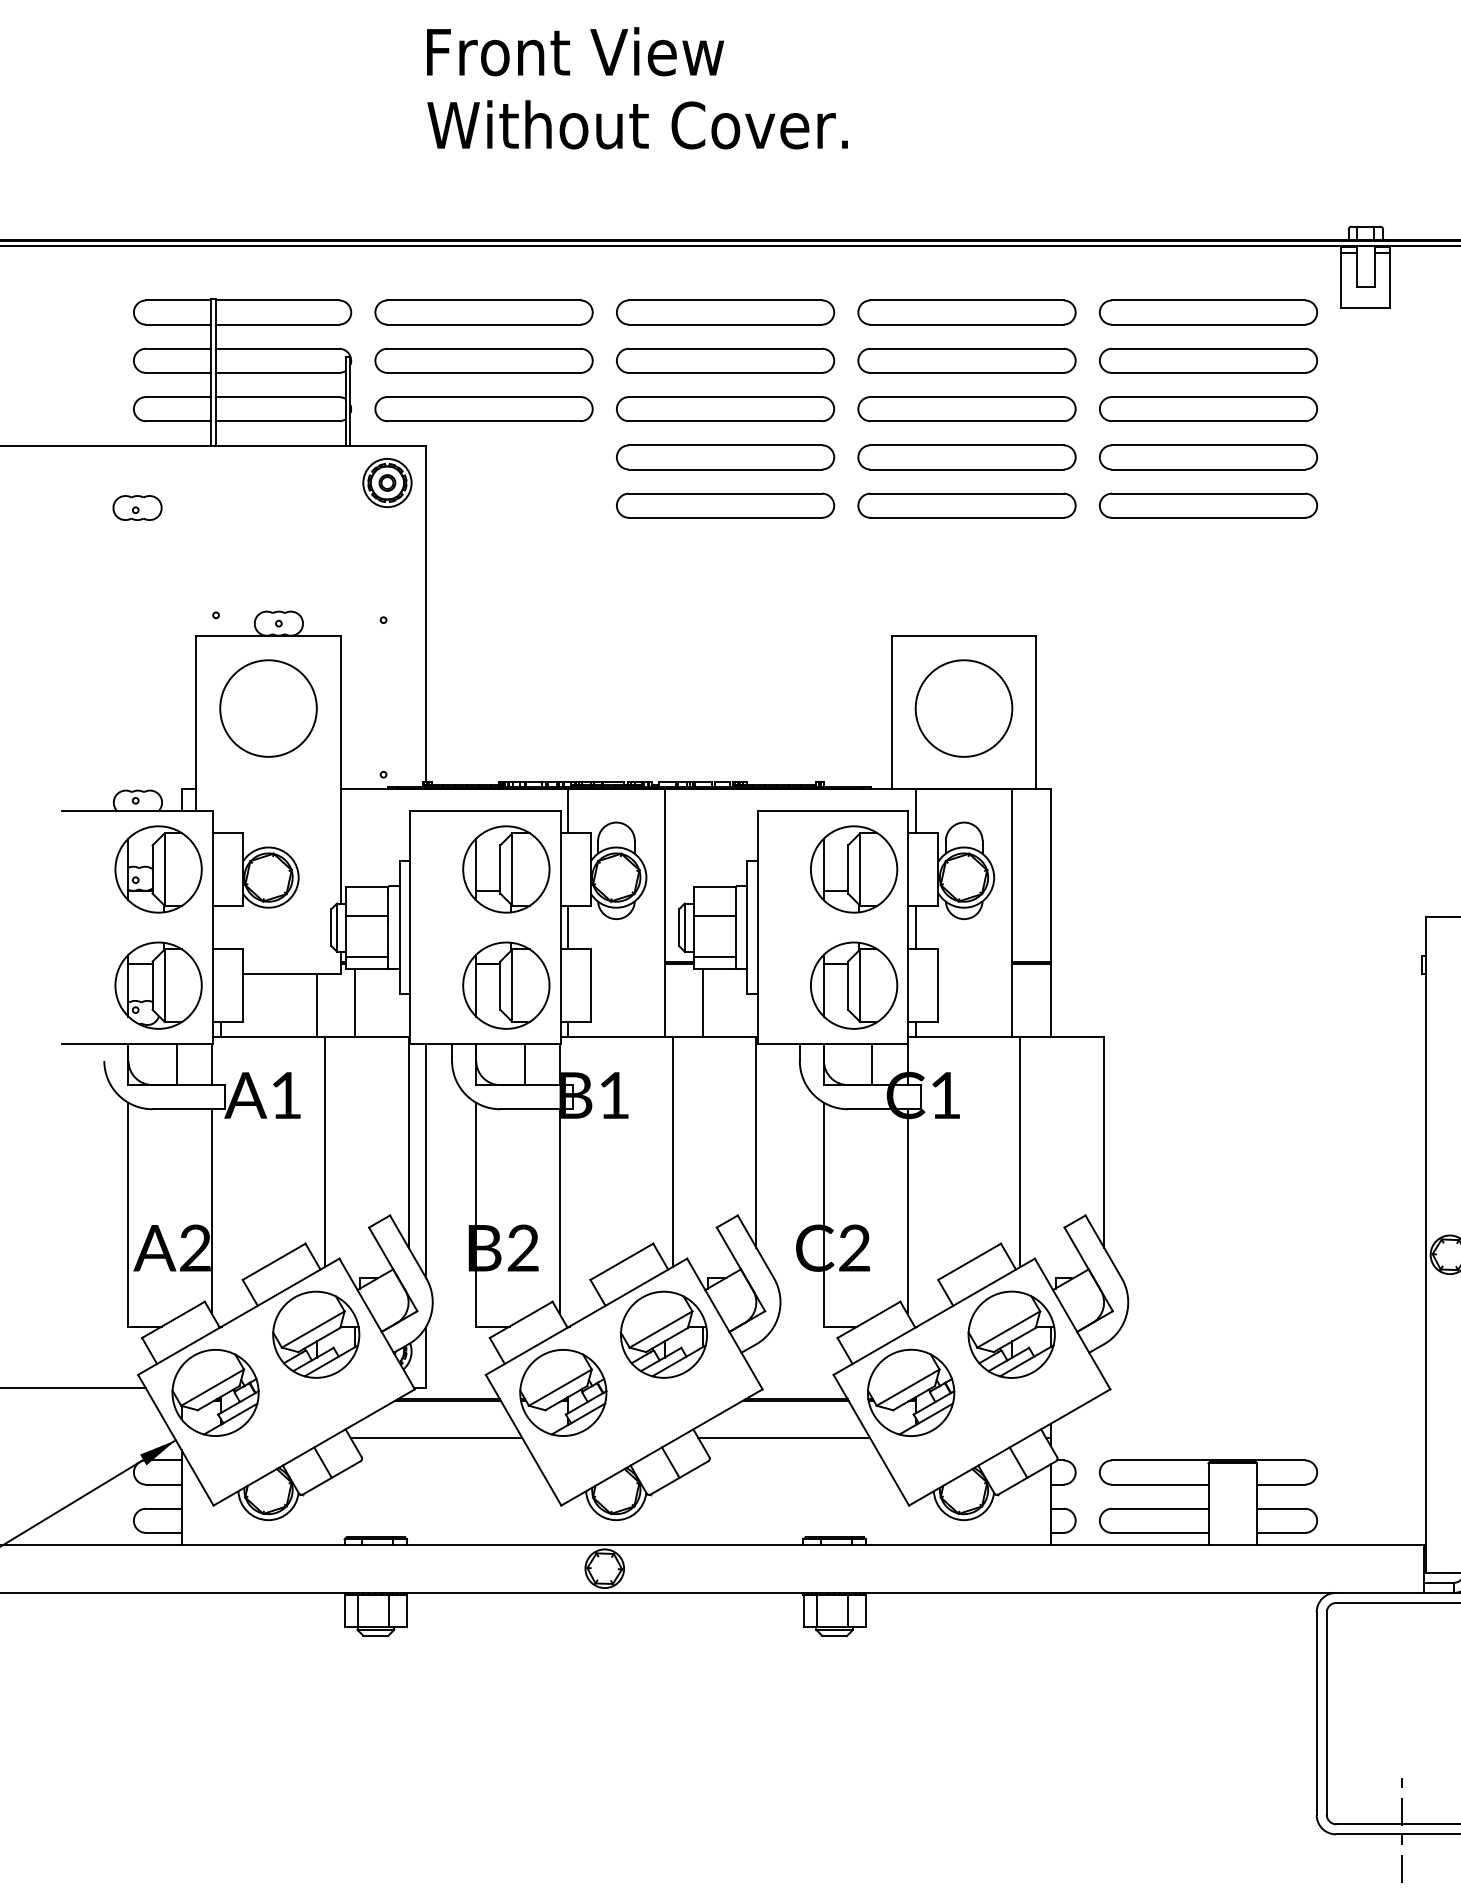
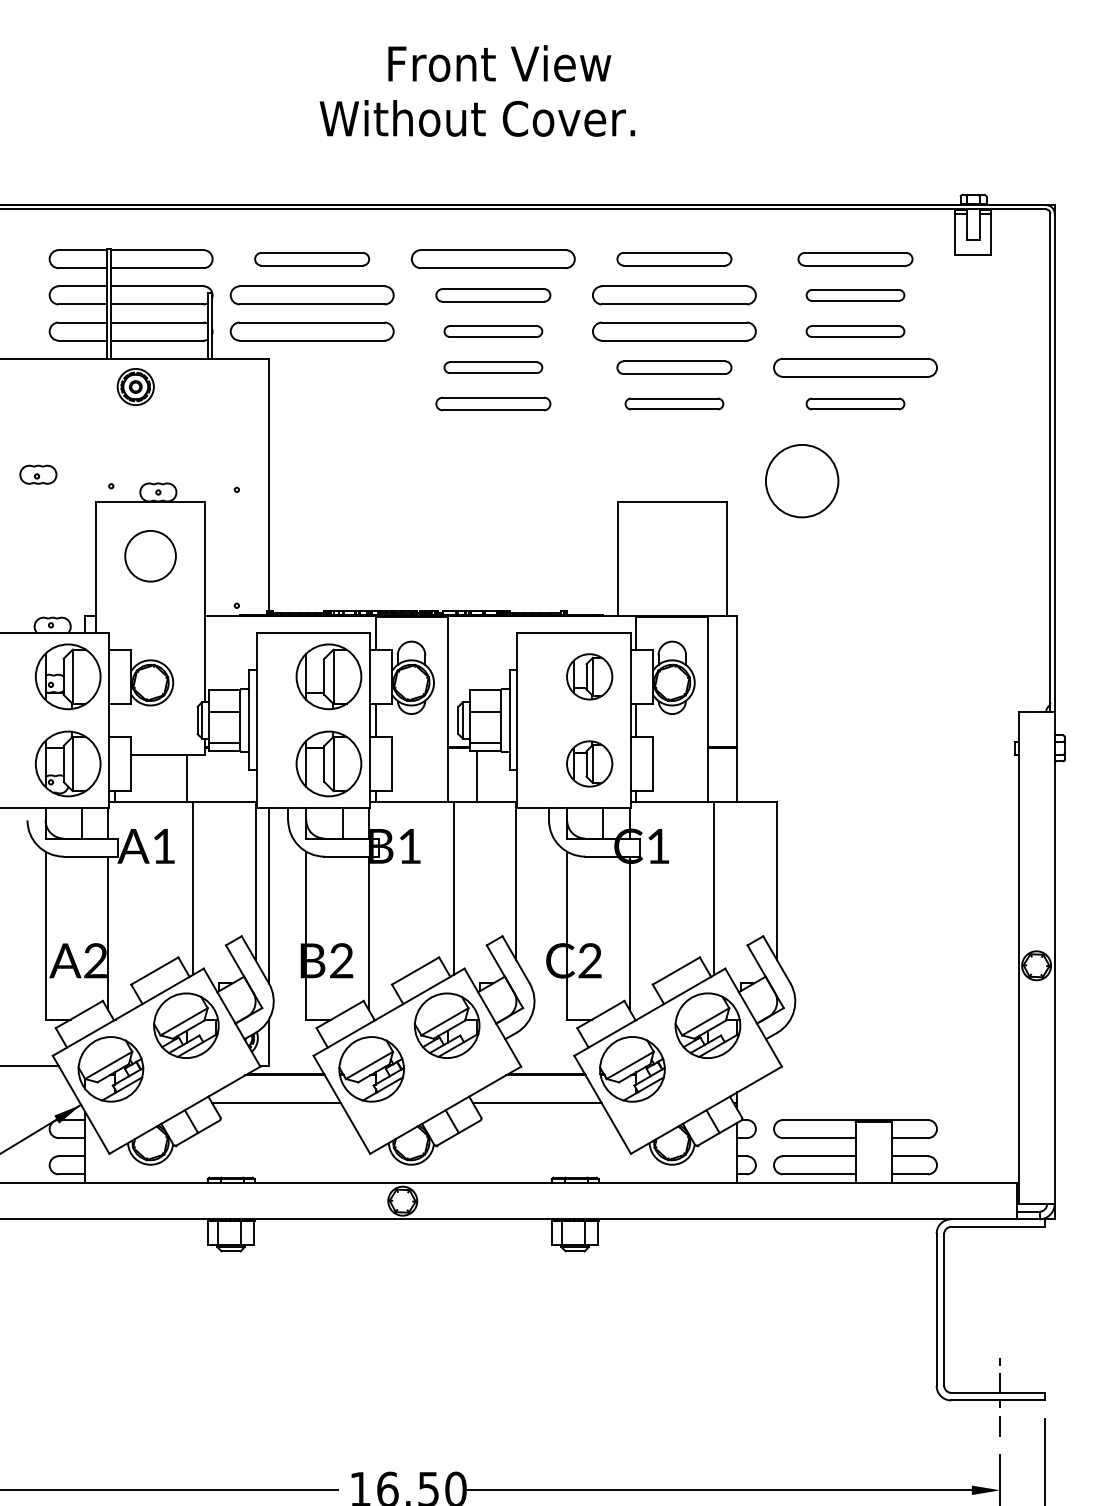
text: (575, 51) -> (499, 63), moved
text: (636, 124) -> (476, 118), moved
part: (483, 312) -> (311, 259), size x0.7
part: (967, 312) -> (674, 259), size x0.7
part: (1208, 312) -> (855, 259), size x0.7
part: (725, 360) -> (493, 295), size x0.7
part: (1208, 360) -> (855, 295), size x0.6
part: (725, 408) -> (493, 331), size x0.6
part: (1208, 408) -> (855, 331), size x0.6
part: (725, 456) -> (493, 367), size x0.6
part: (967, 456) -> (674, 367), size x0.7
part: (387, 482) -> (135, 386), moved
part: (725, 505) -> (493, 403), size x0.7
part: (967, 505) -> (674, 403), size x0.6
part: (1208, 505) -> (855, 403), size x0.6
part: (137, 507) -> (38, 474), moved
circle: (268, 709) -> (150, 556), size x0.7
circle: (964, 709) -> (802, 481), moved
part: (853, 869) -> (589, 676), size x0.7
part: (853, 985) -> (589, 763), size x0.7
line: (355, 1002) -> (215, 776), removed

